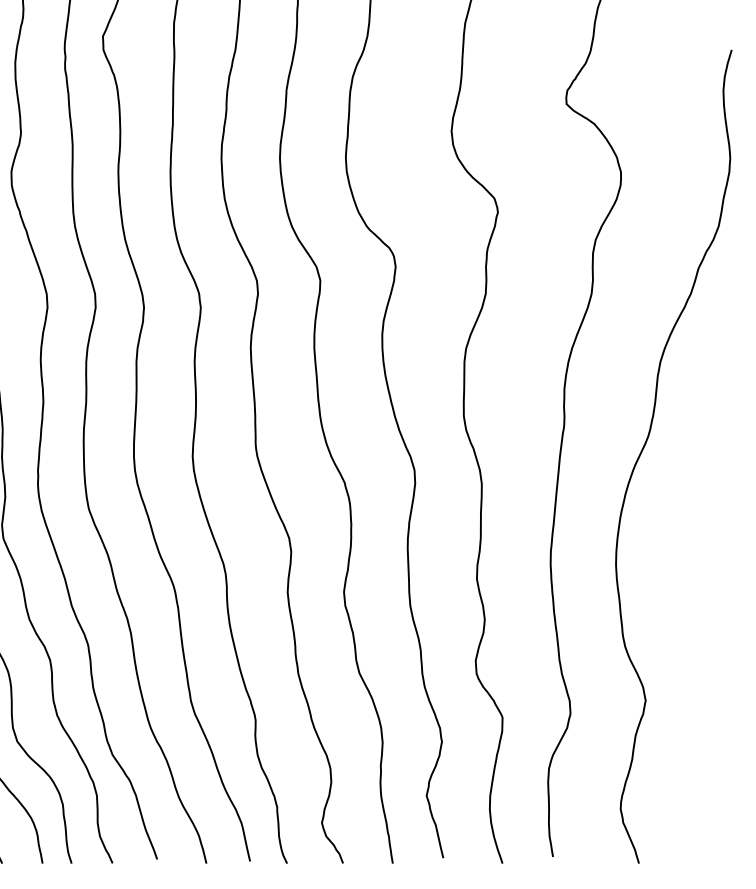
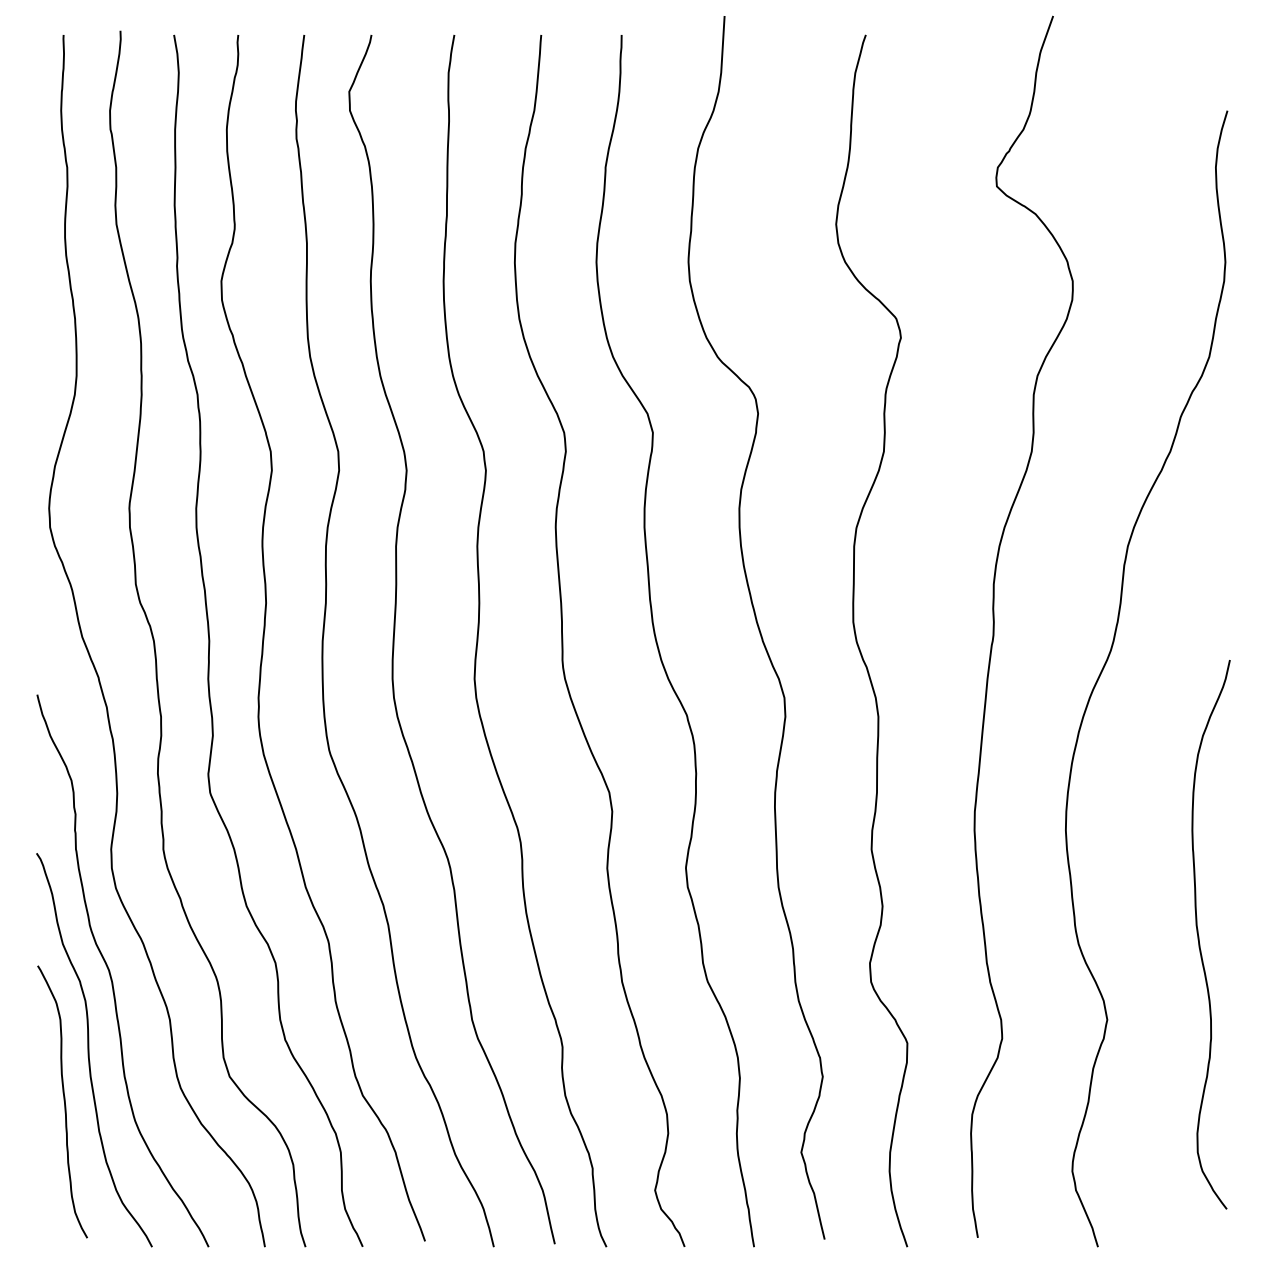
curve: (711, 641) -> (1199, 936), added

